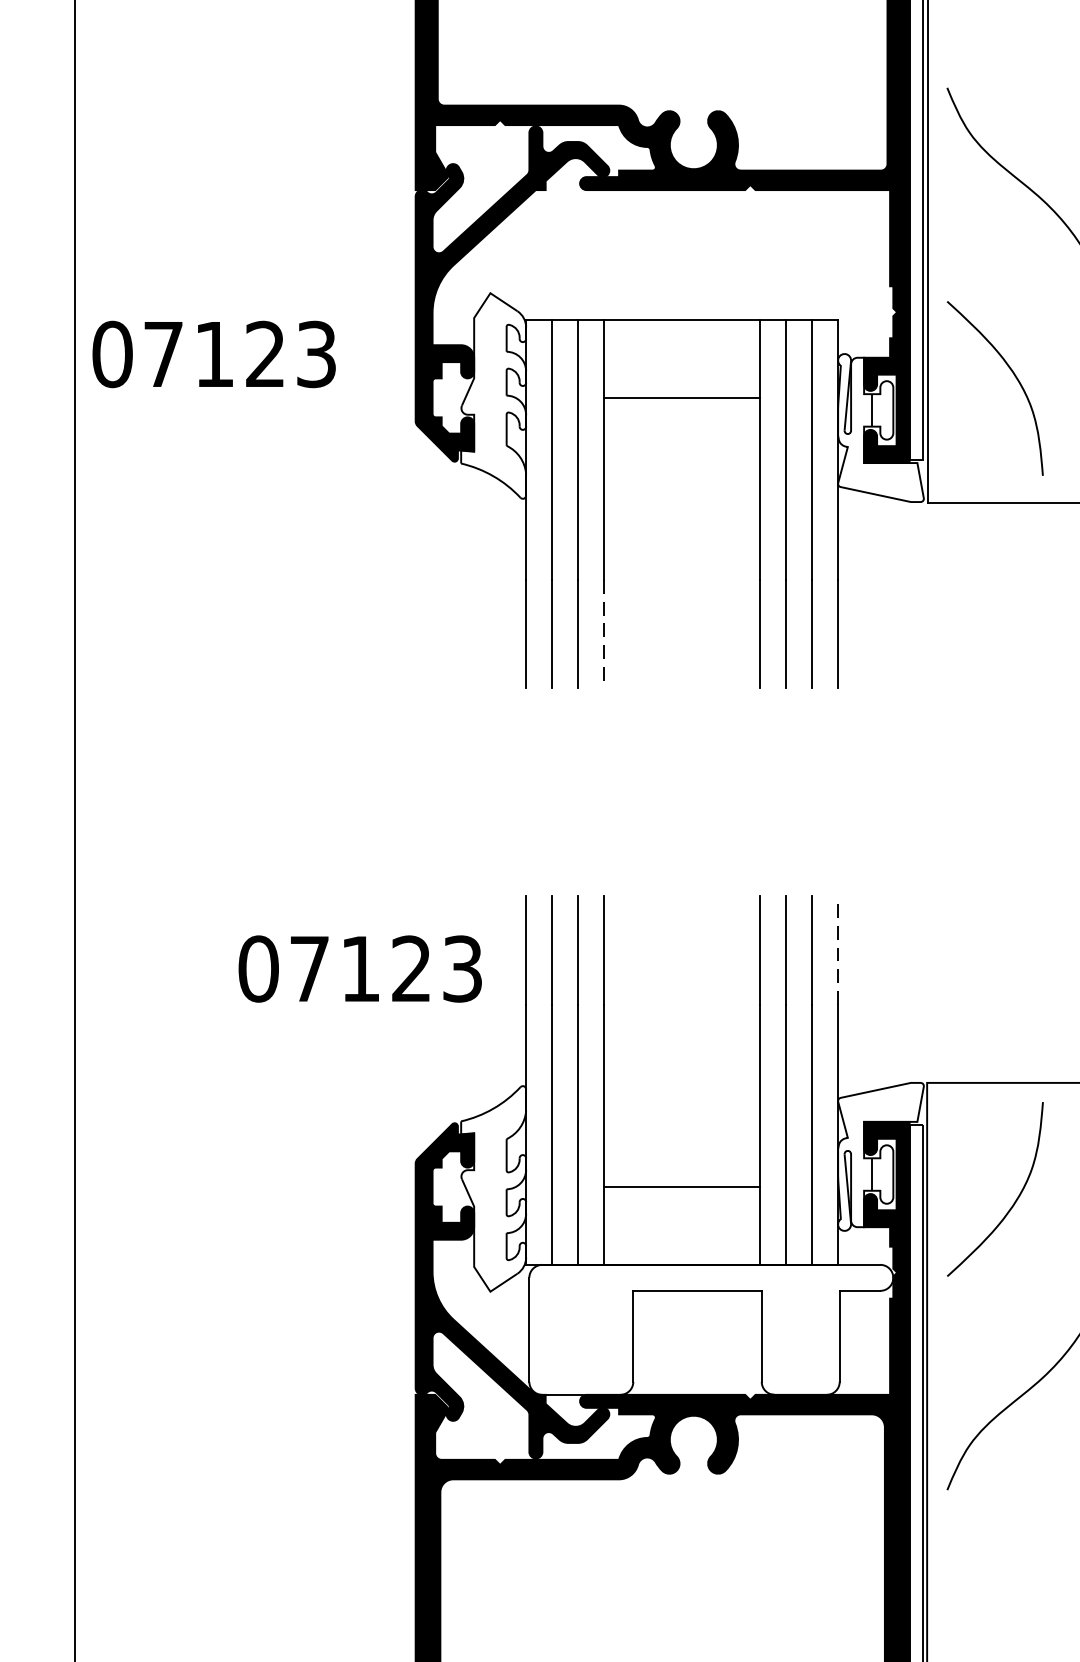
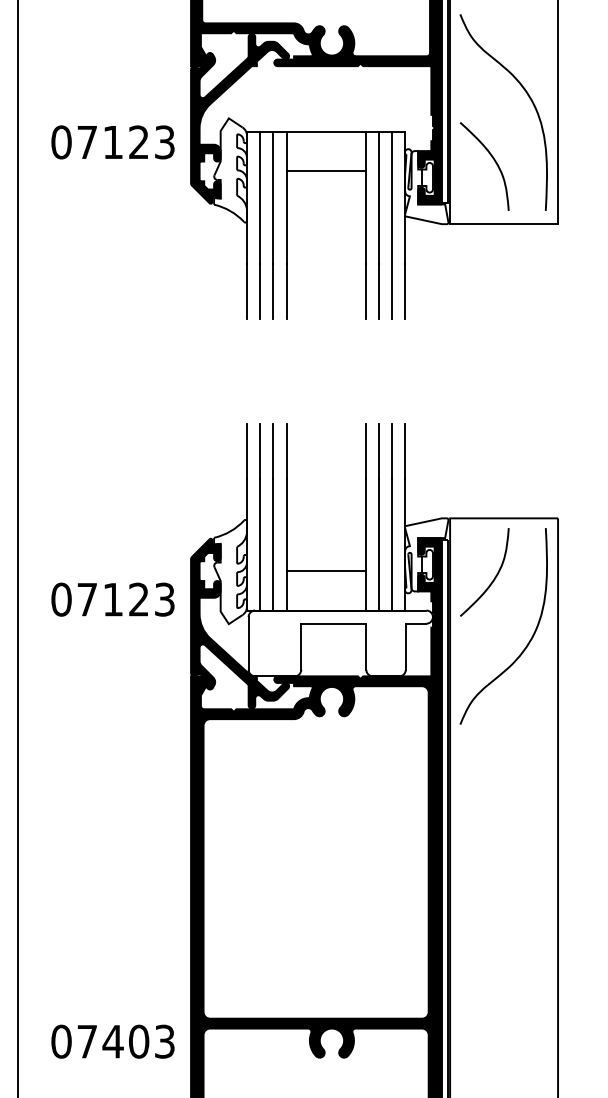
text: (213, 354) -> (112, 142), moved
line: (604, 634) -> (286, 291), dashed -> solid
line: (839, 948) -> (405, 450), dashed -> solid
text: (359, 968) -> (112, 599), moved

